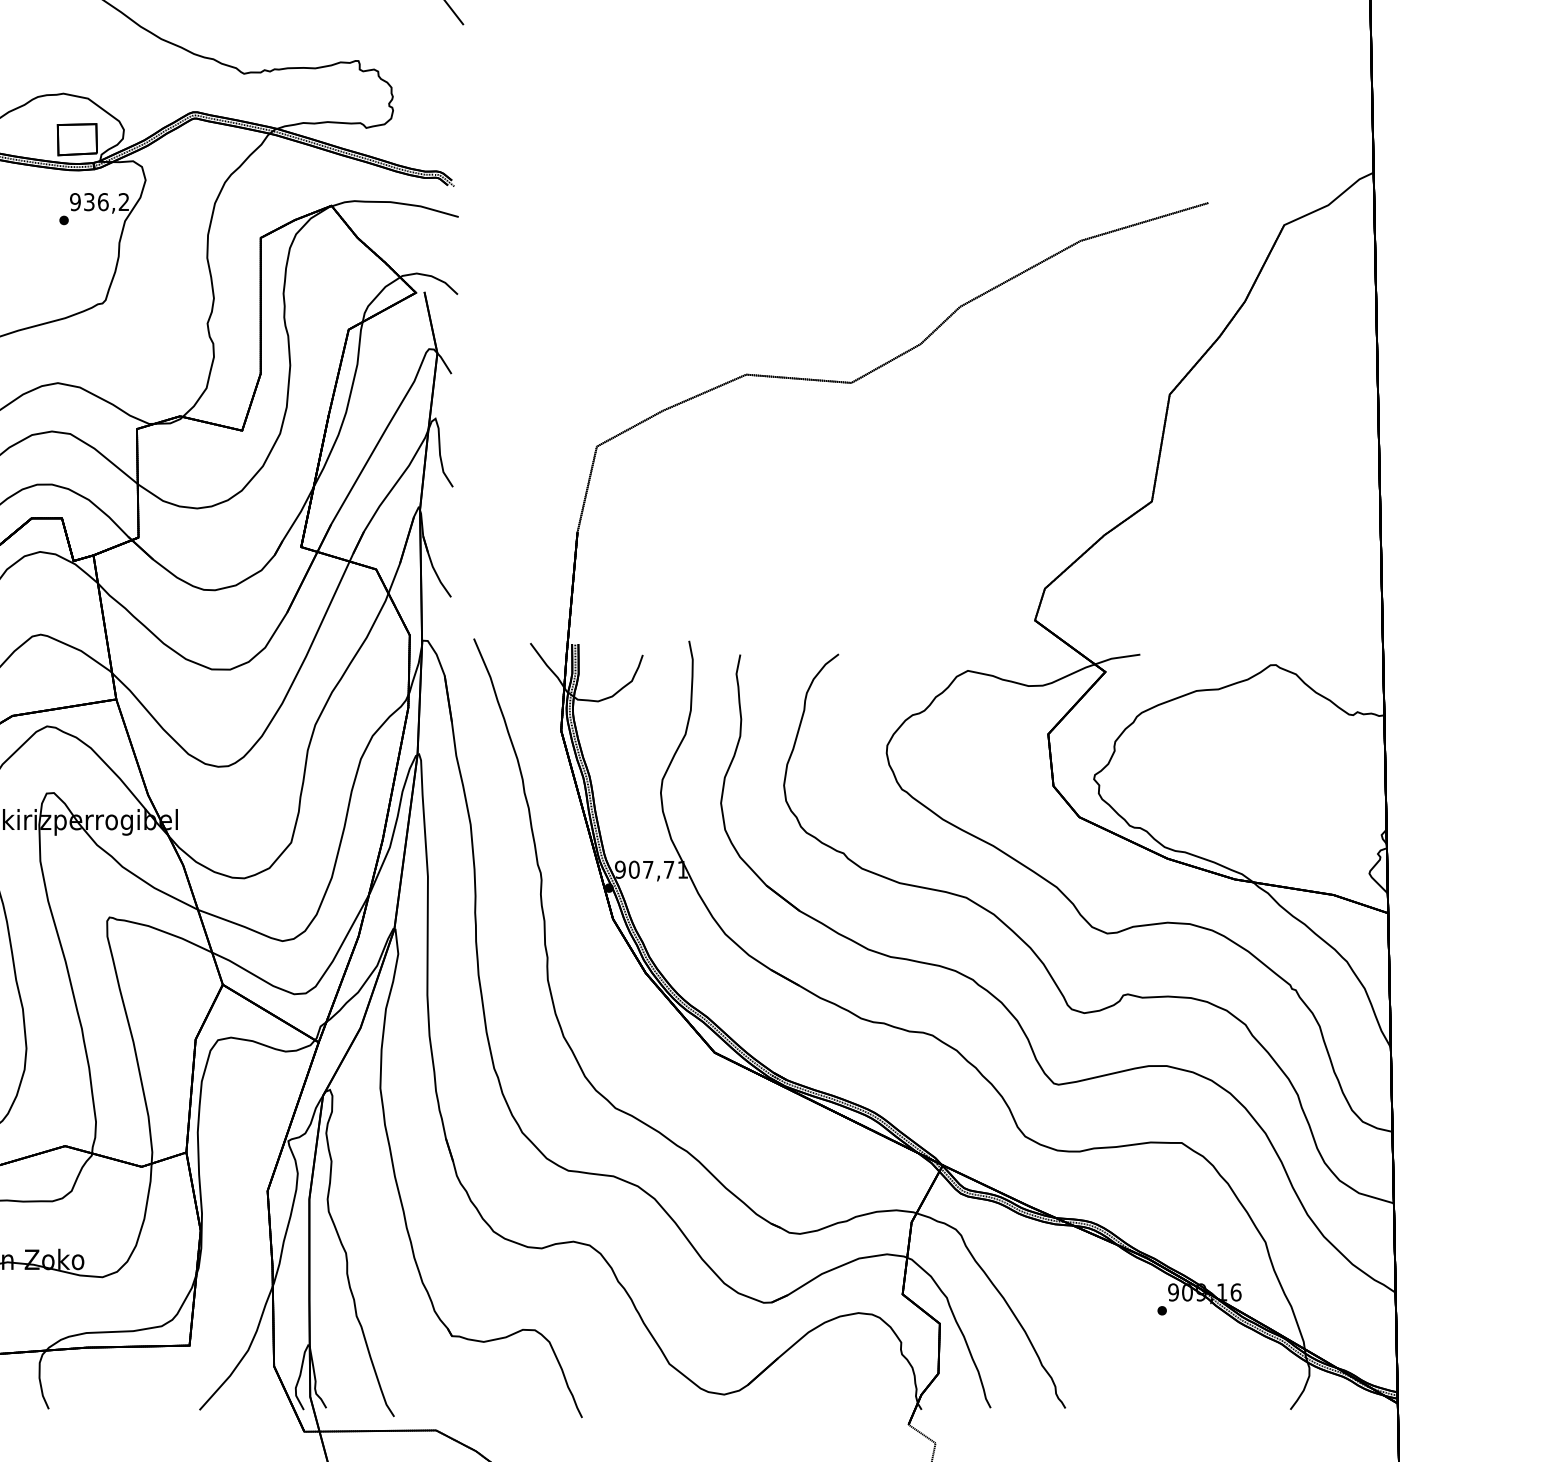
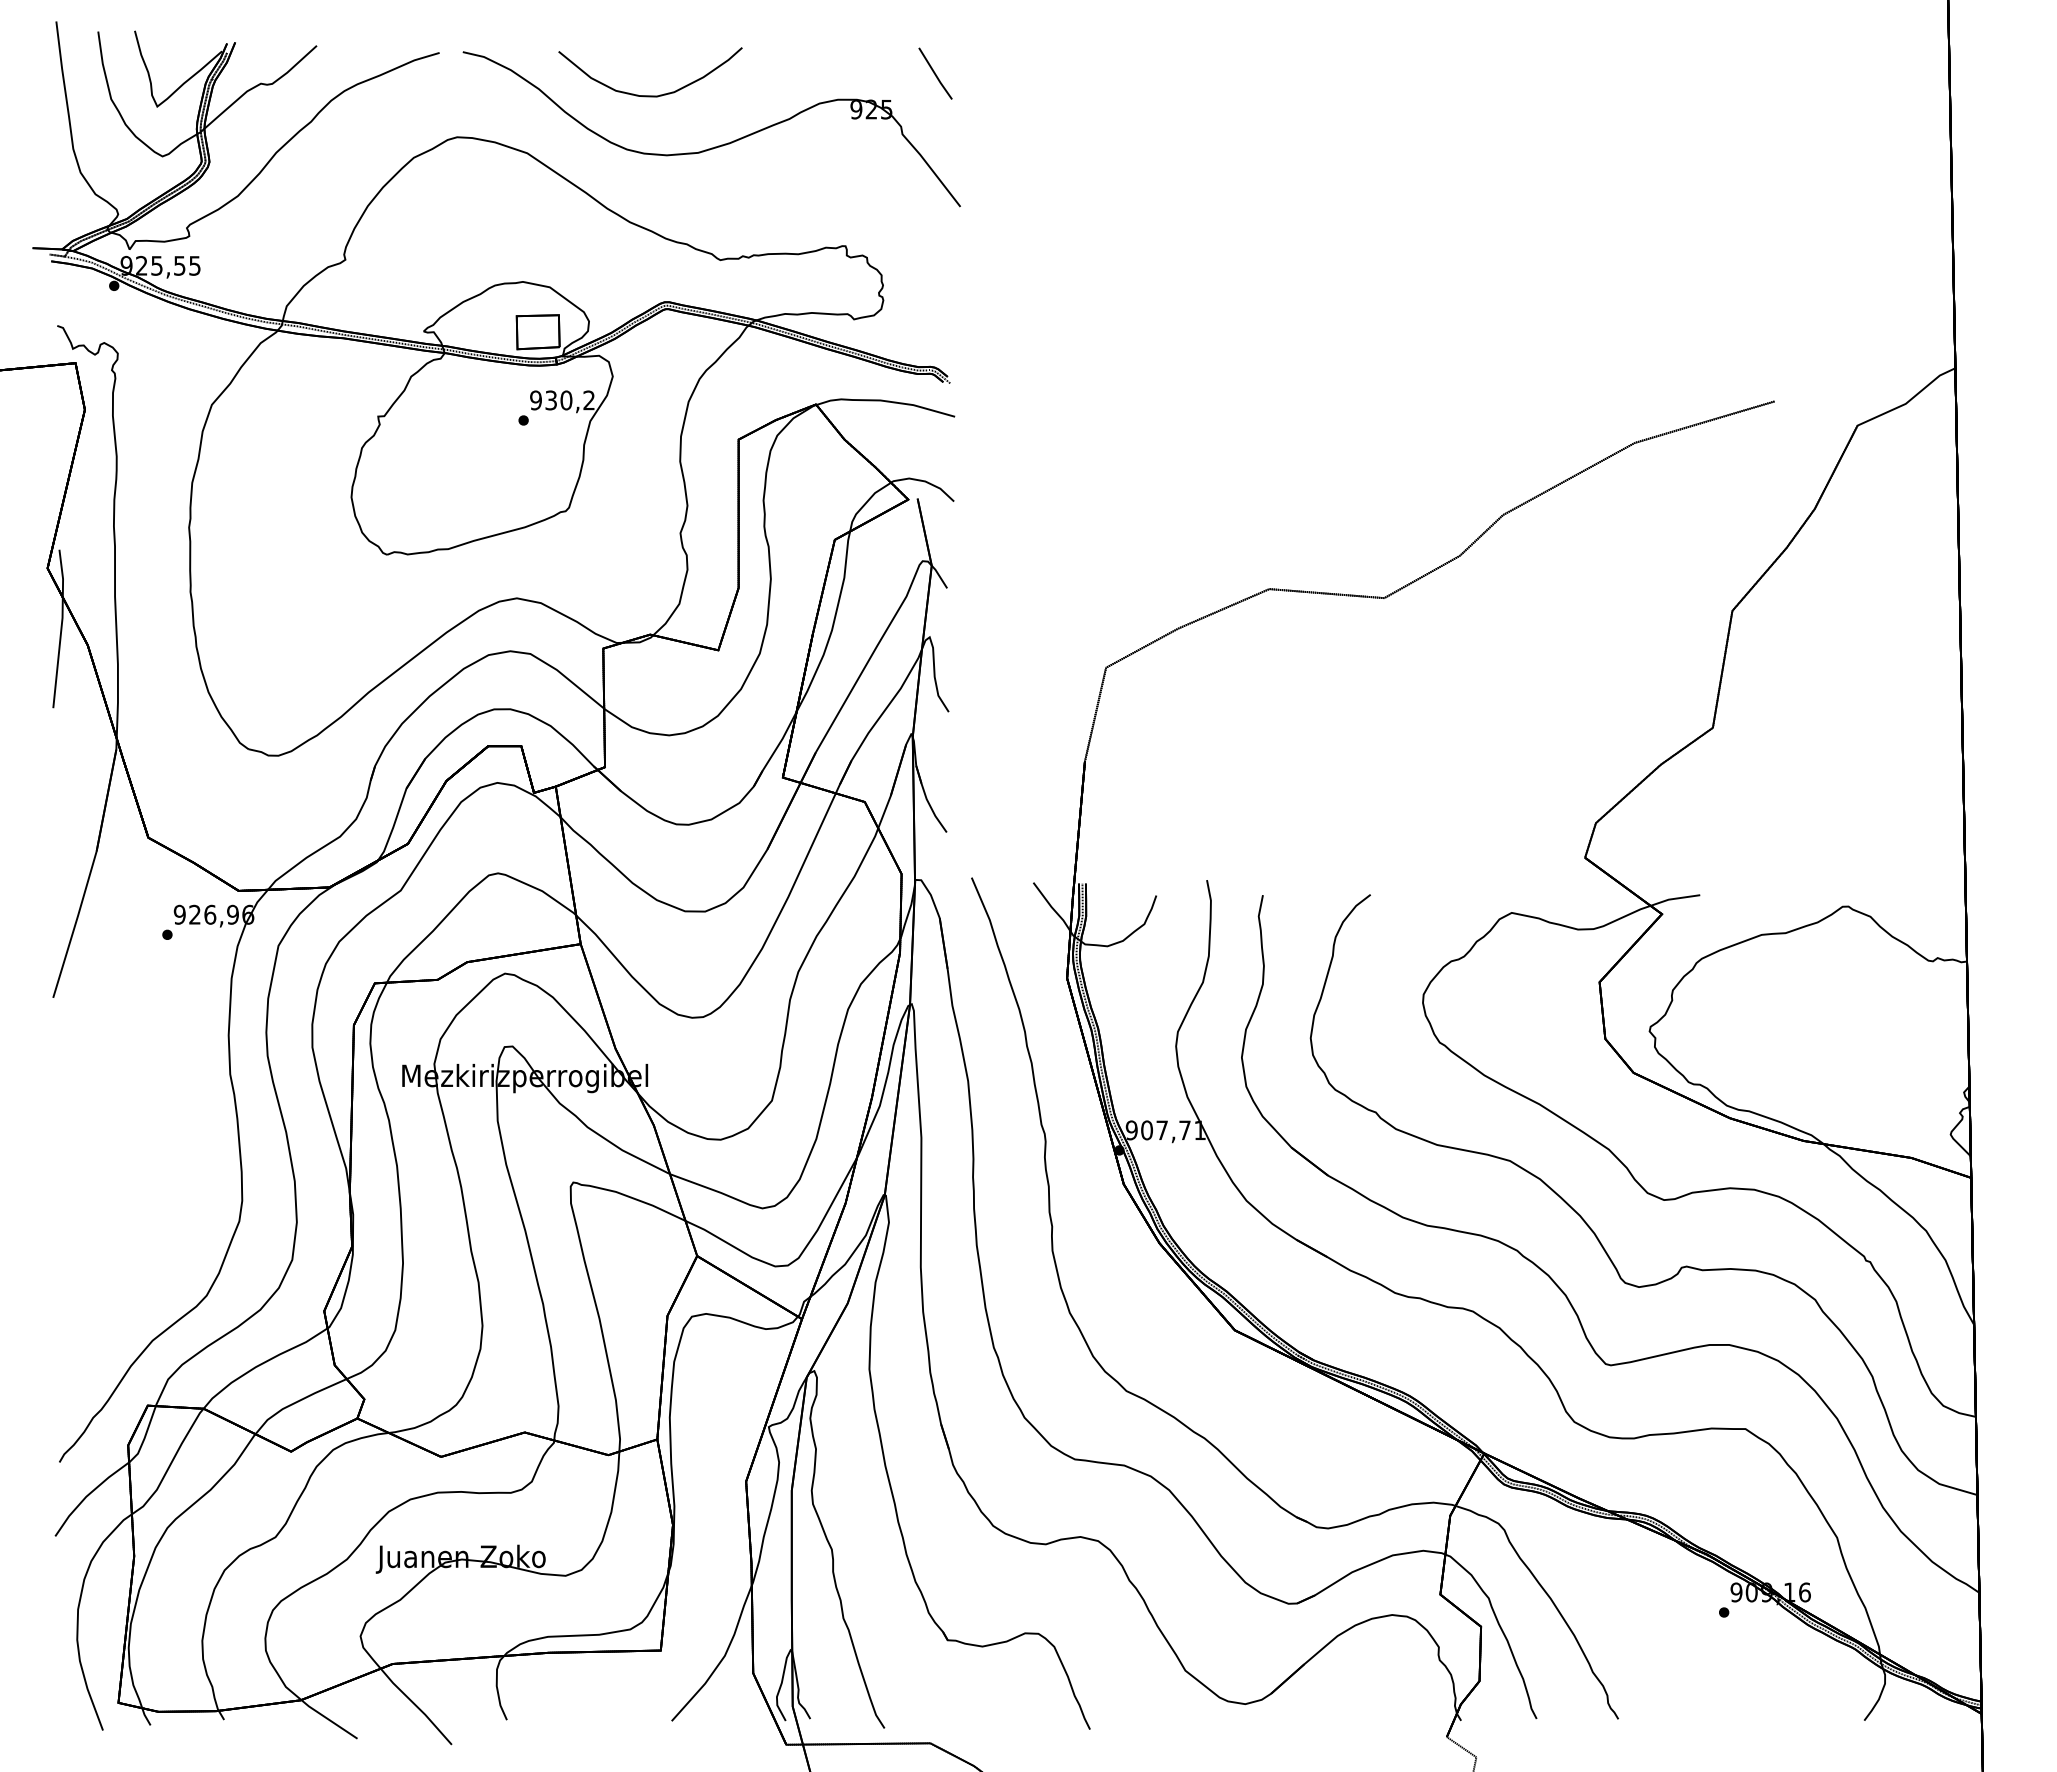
text: (103, 202) -> (566, 400), 936,2 -> 930,2

